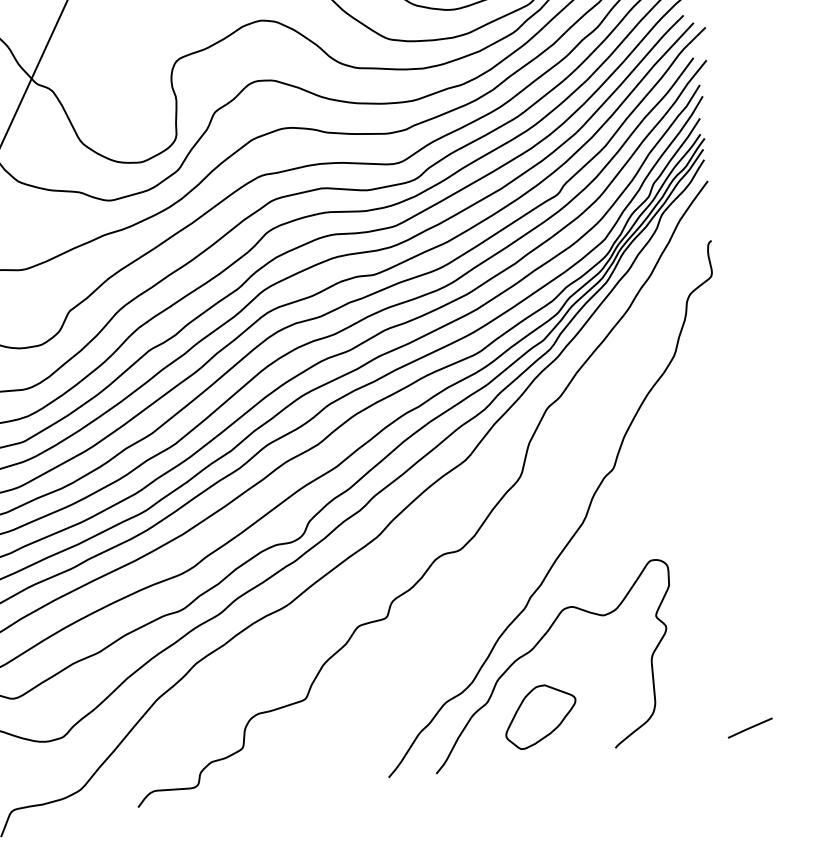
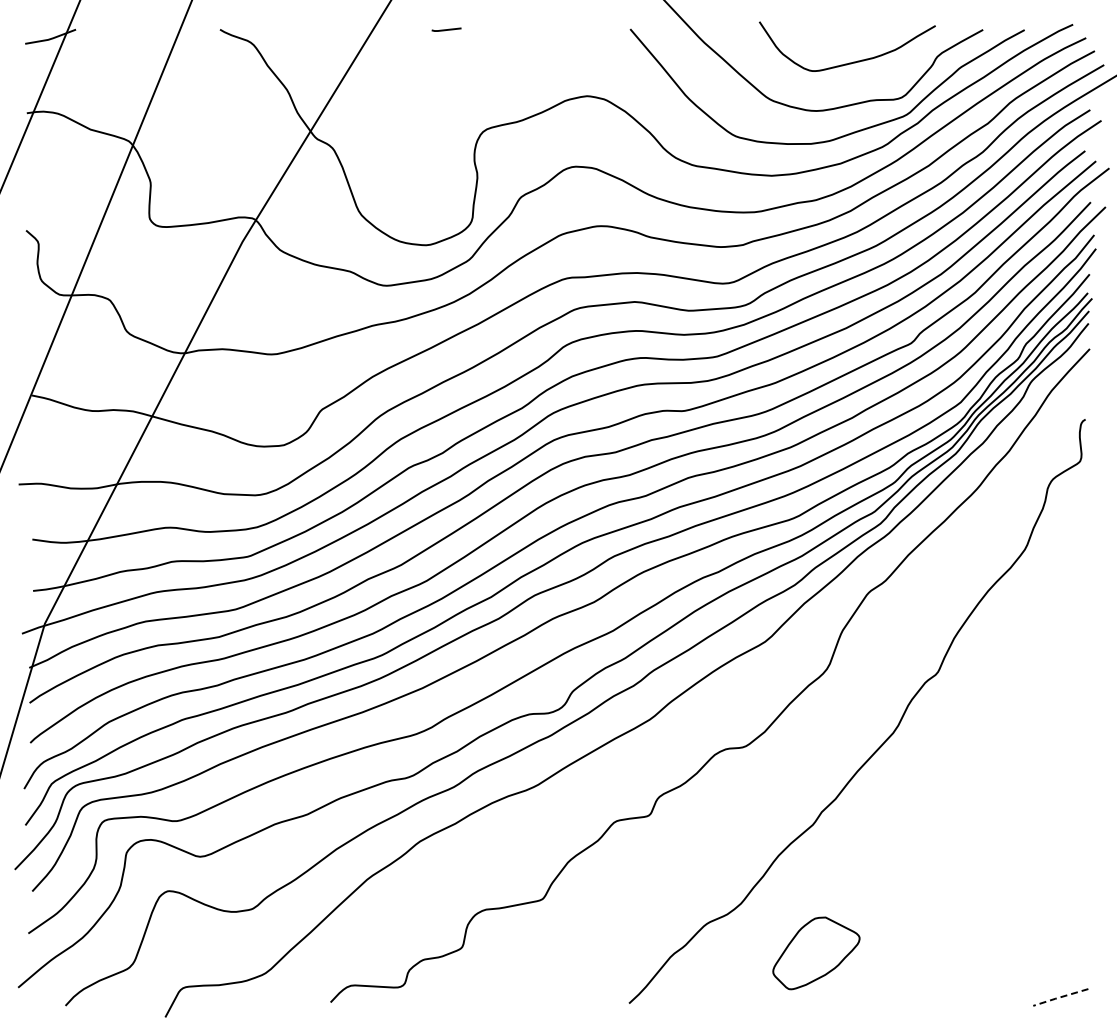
curve: (534, 648) -> (819, 872), removed
line: (749, 728) -> (1059, 997), solid -> dashed

